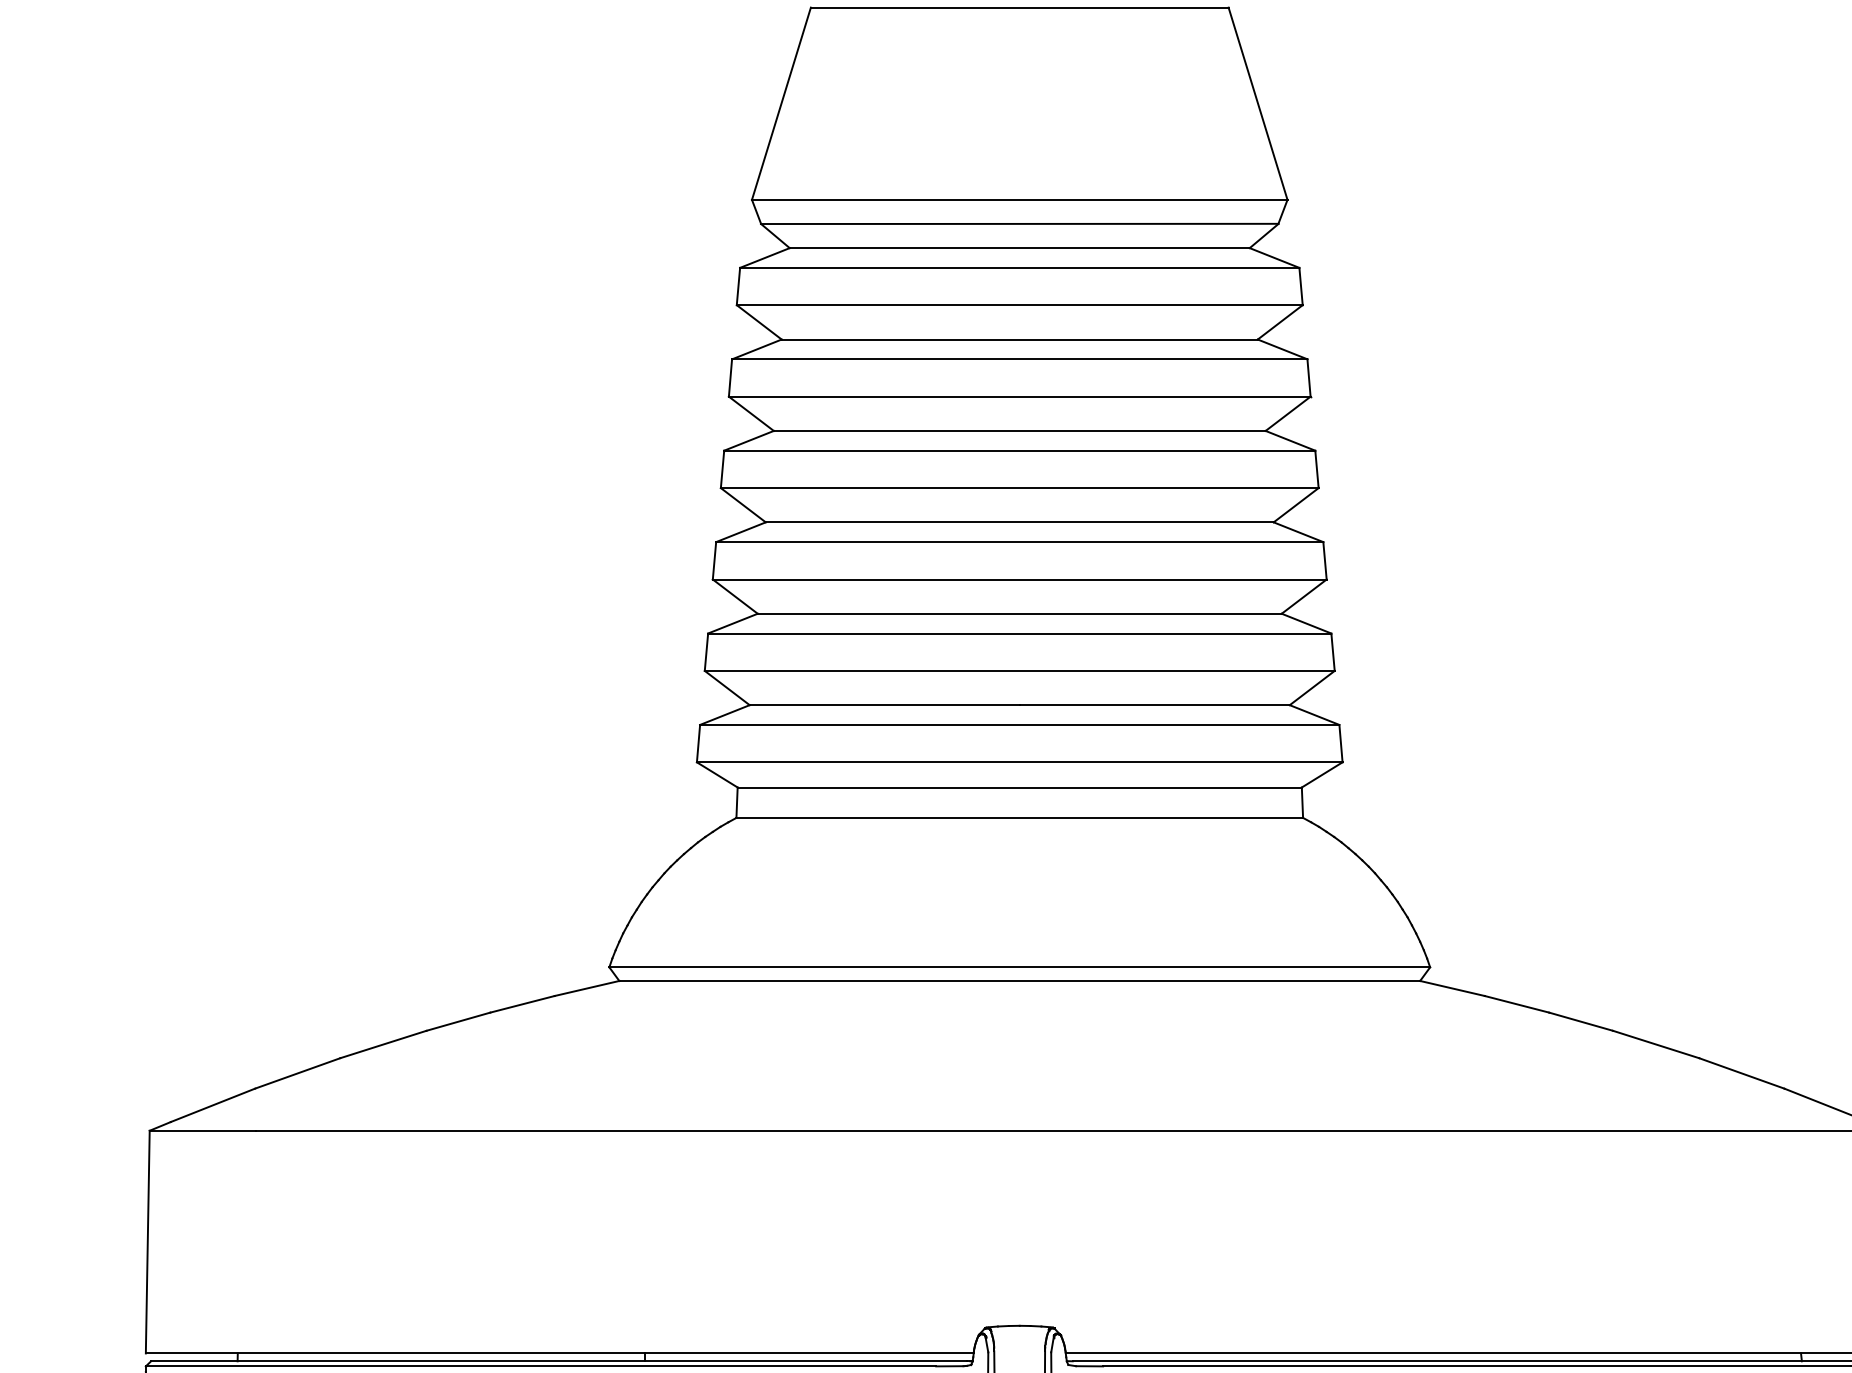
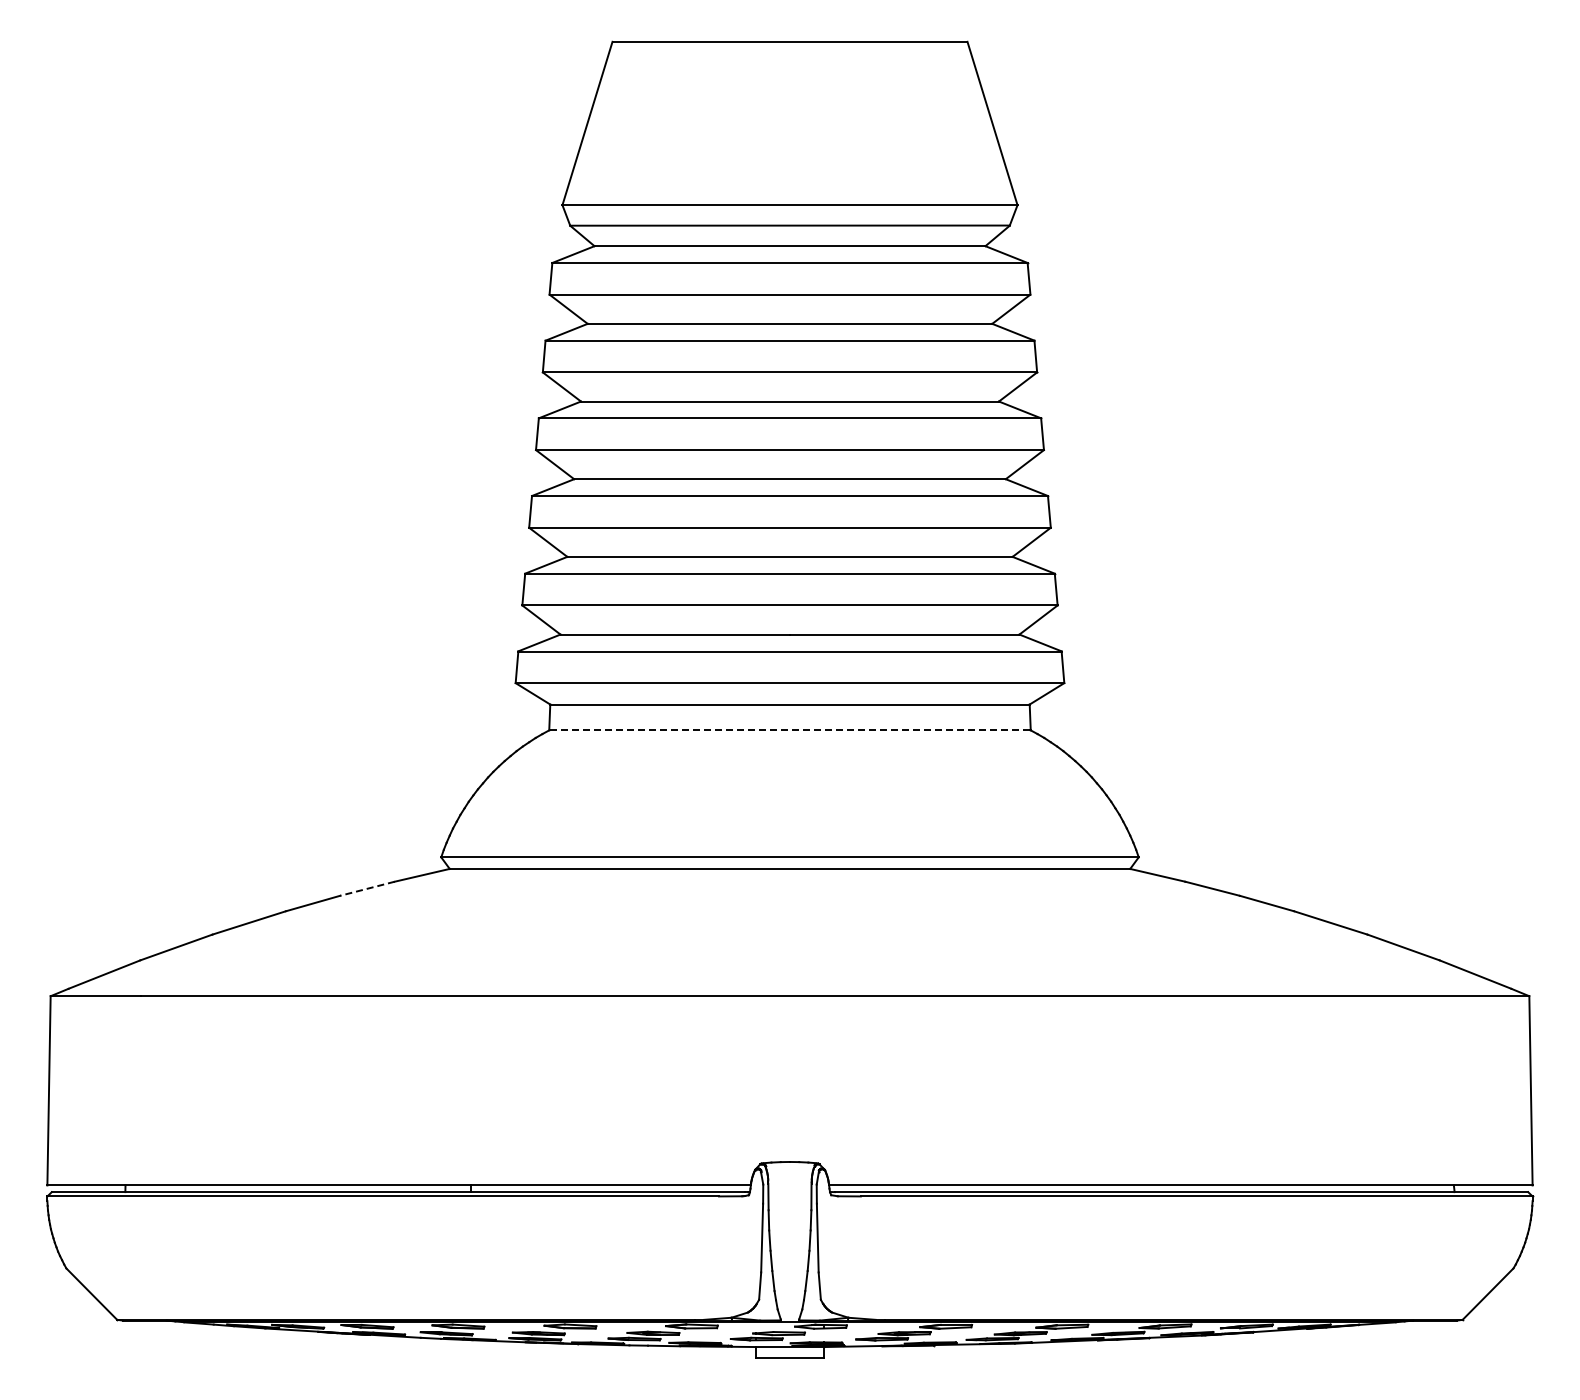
line: (1019, 818) -> (789, 730), solid -> dashed
line: (521, 1004) -> (366, 888), solid -> dashed

